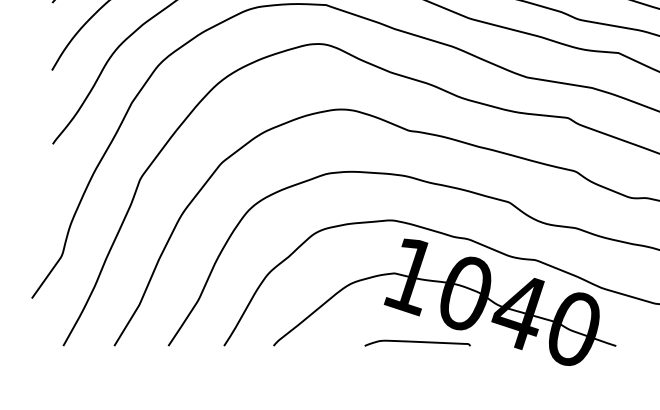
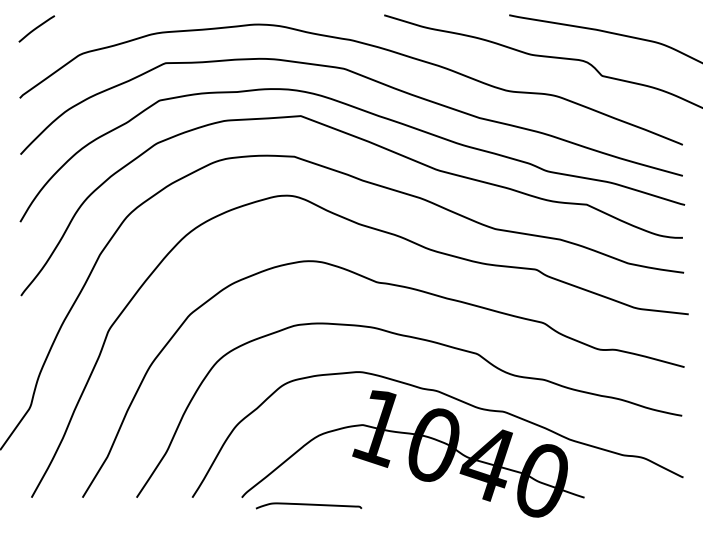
curve: (417, 342) -> (308, 505), moved

